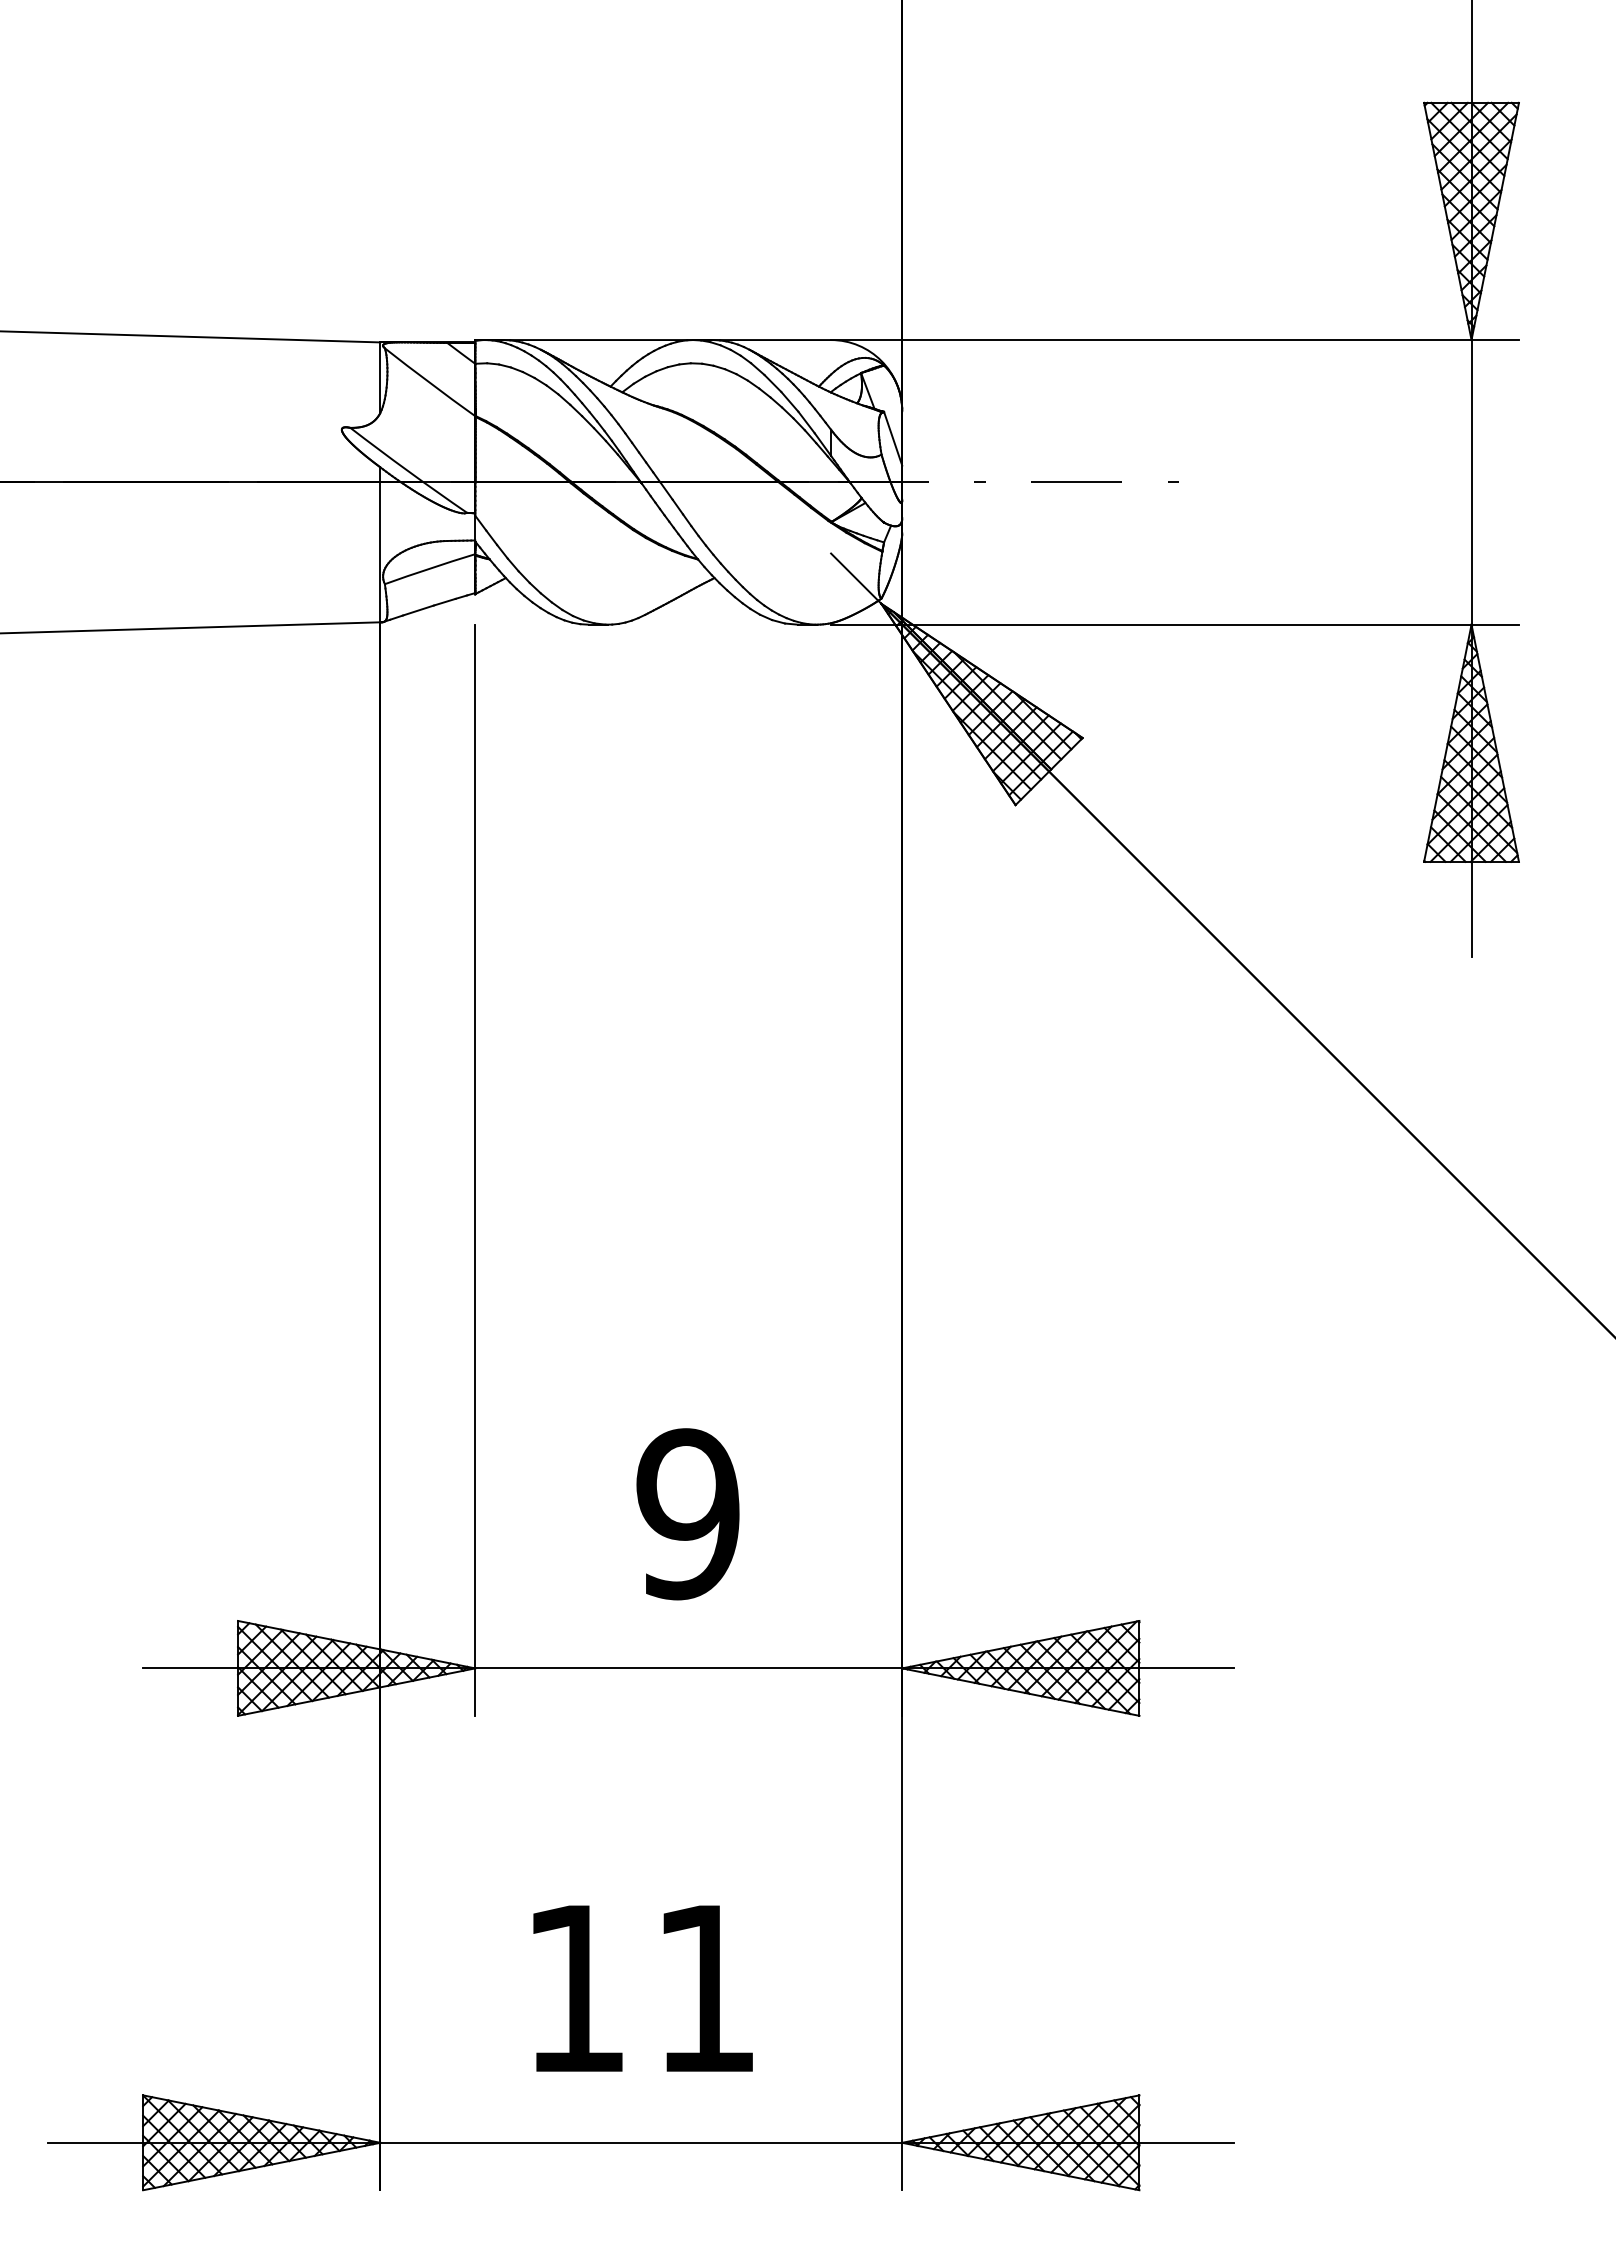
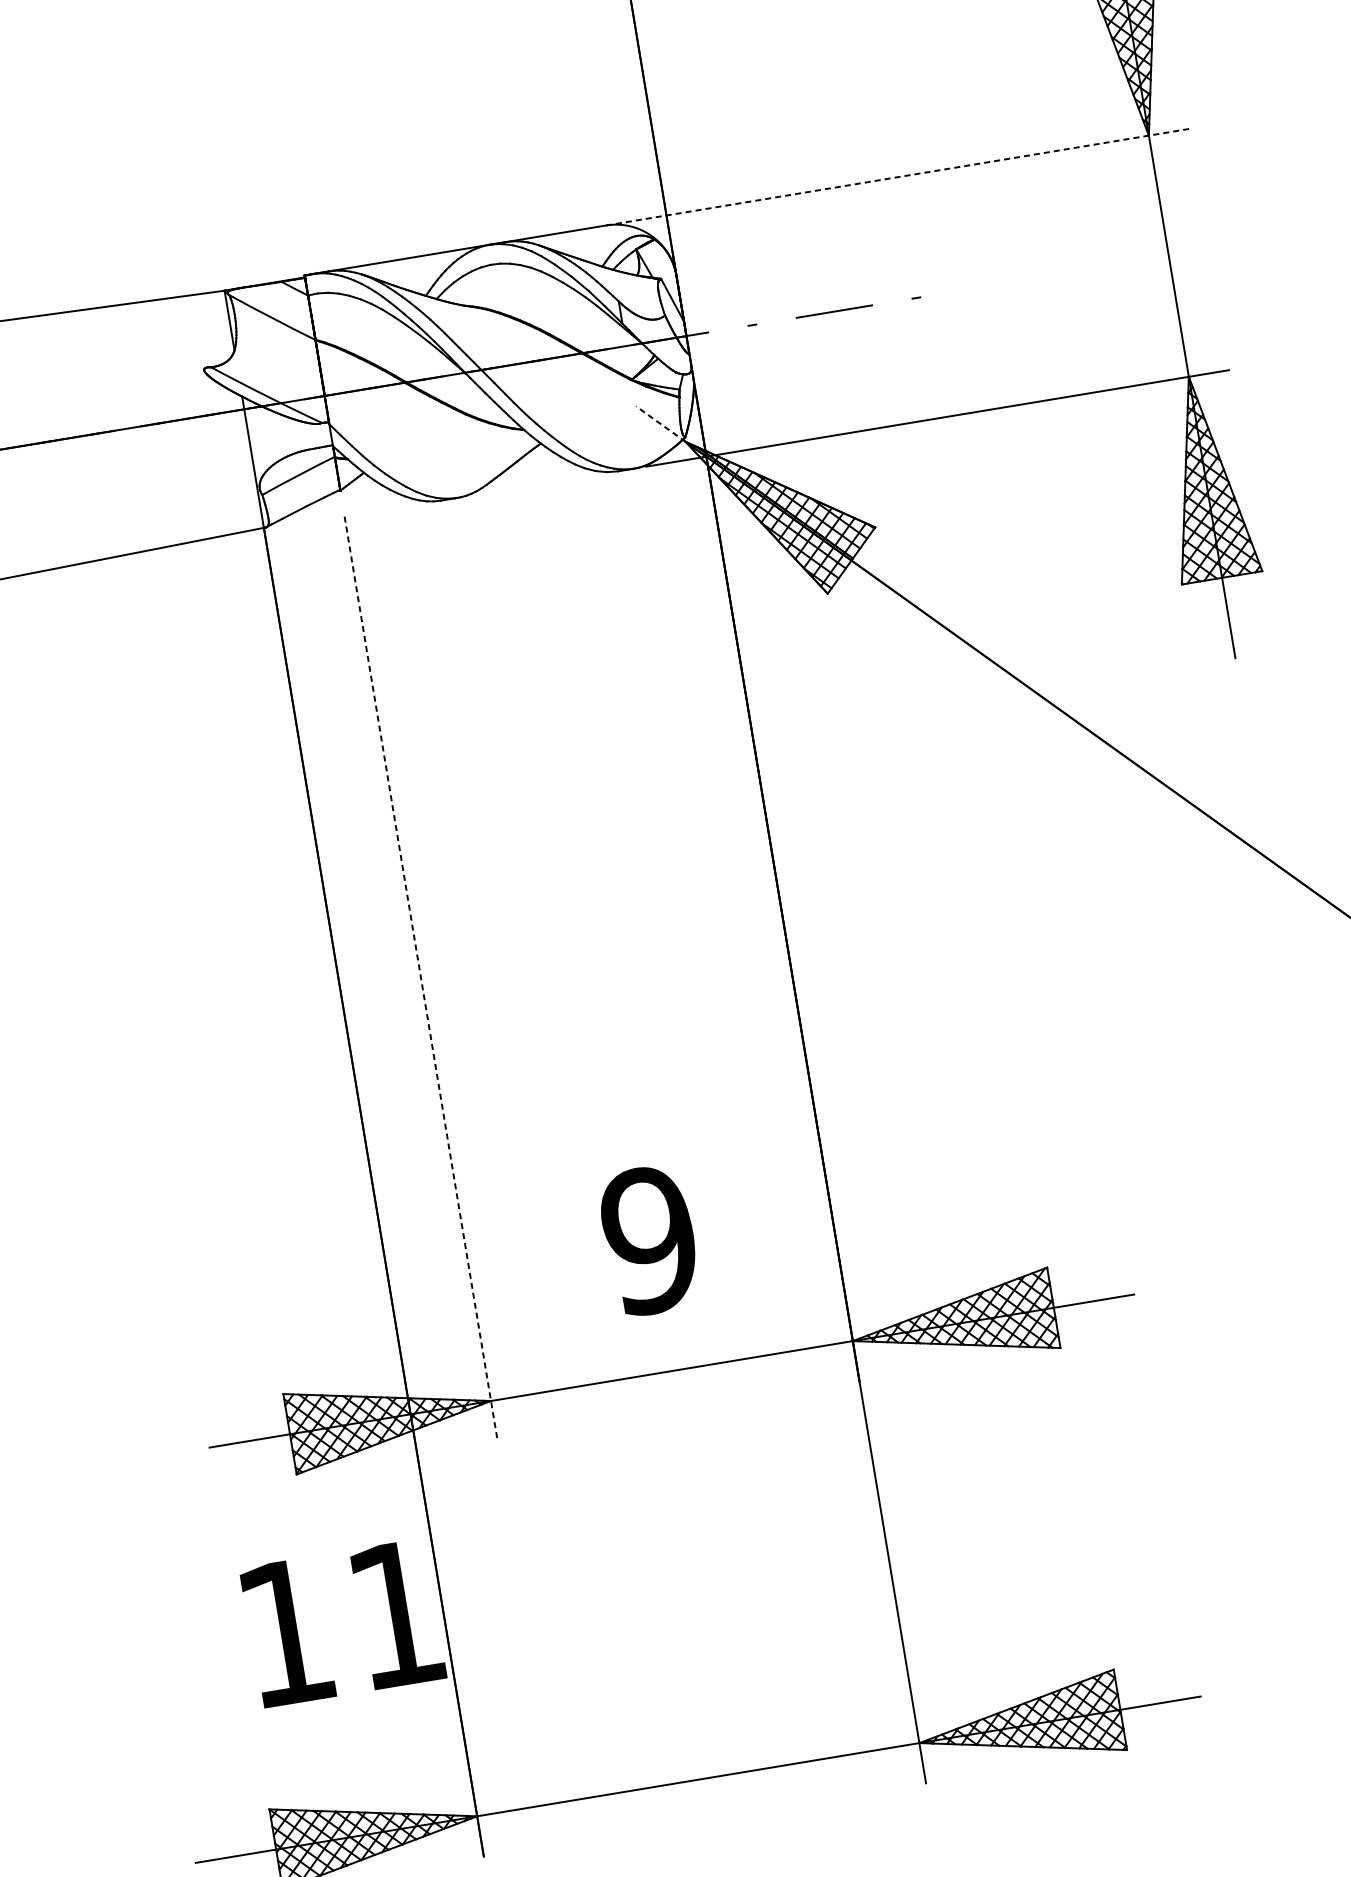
line: (1175, 340) -> (898, 177), solid -> dashed
line: (856, 578) -> (661, 423), solid -> dashed
line: (475, 1170) -> (421, 979), solid -> dashed
text: (642, 1988) -> (342, 1623), moved

